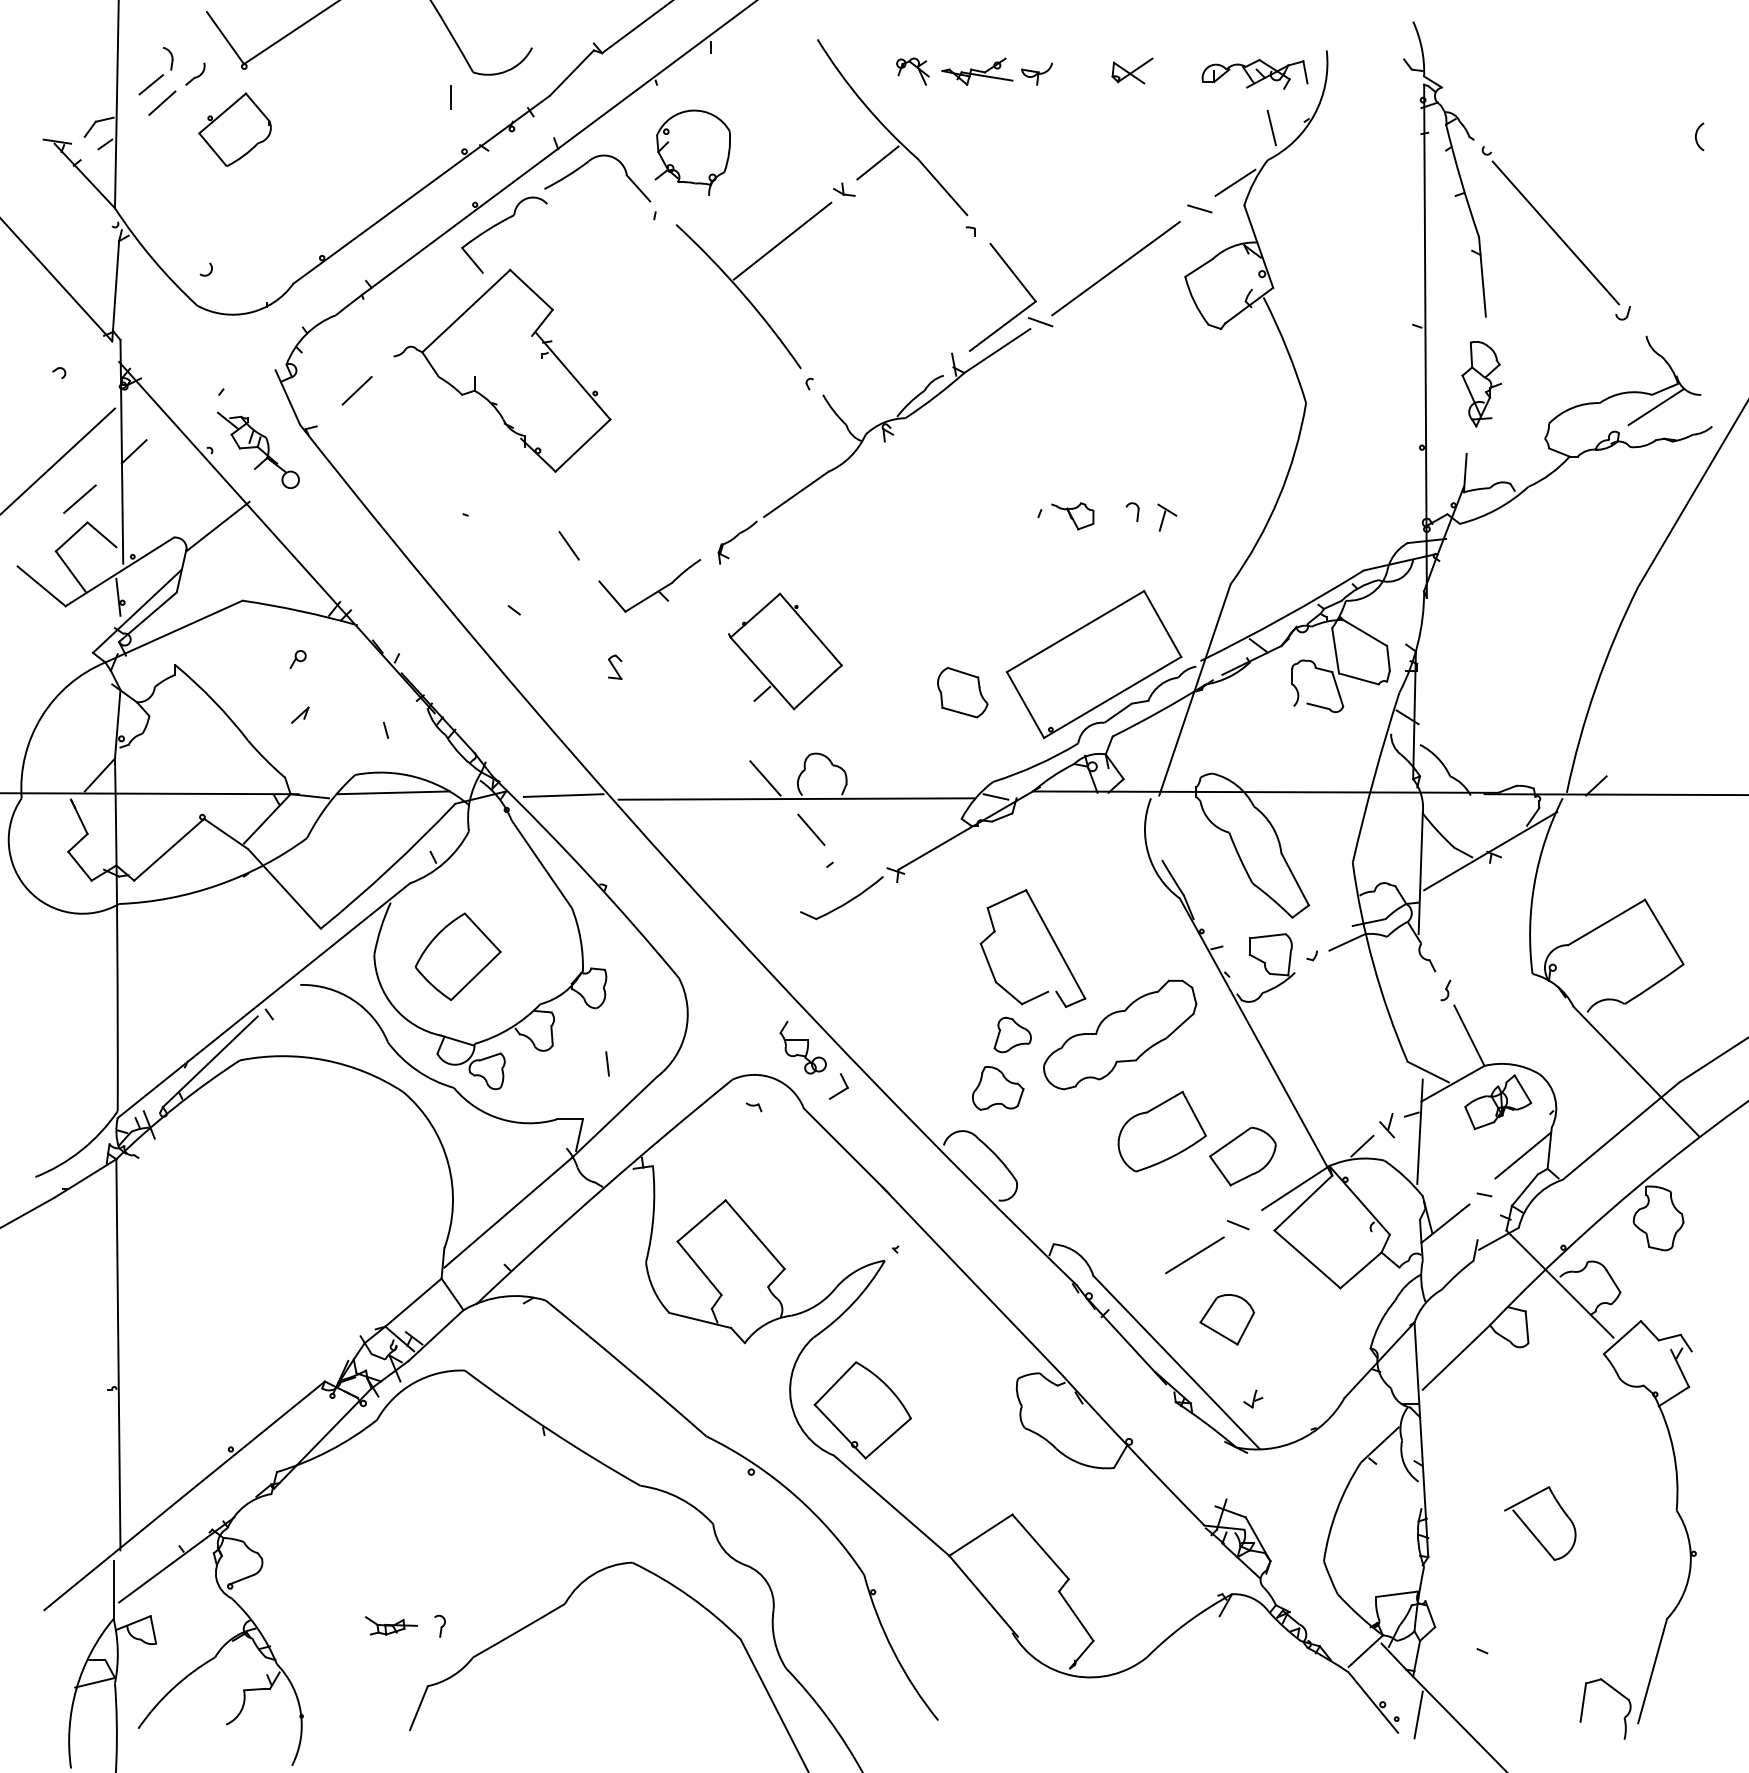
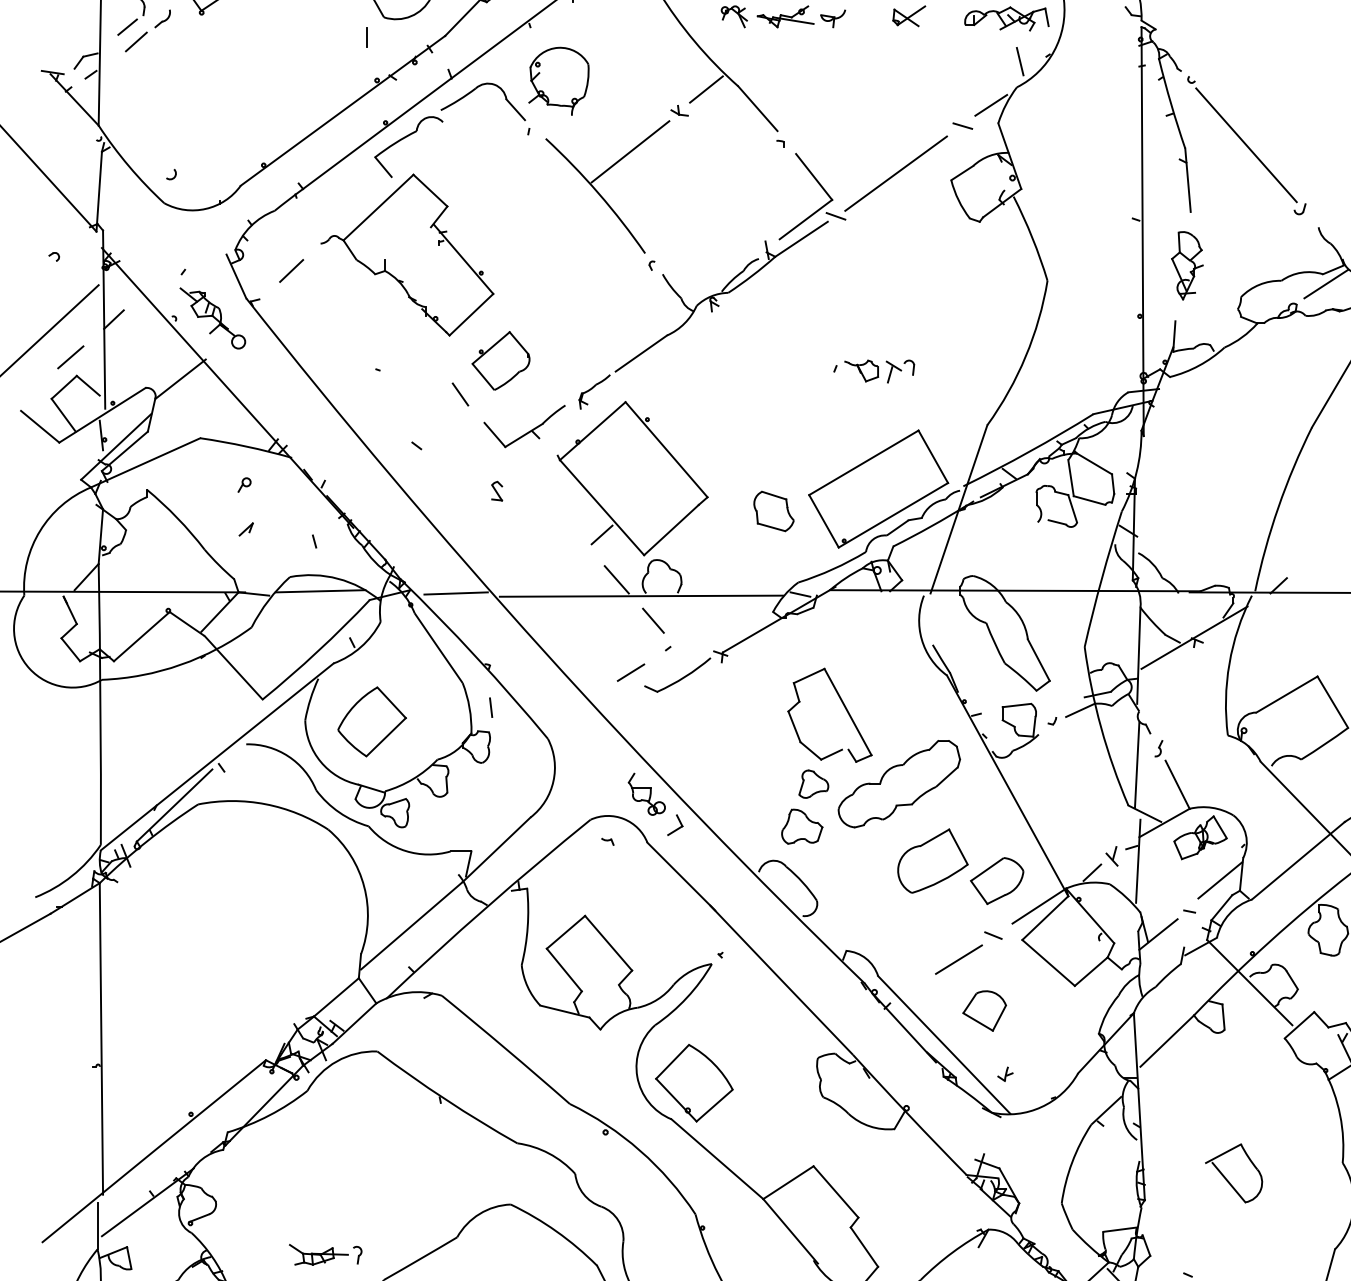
part: (234, 129) -> (500, 360), moved
part: (1167, 517) -> (894, 371), moved
part: (785, 651) -> (632, 478), size x1.67
line: (782, 894) -> (630, 672), added
line: (1418, 1010) -> (1137, 764), added
line: (607, 1063) -> (491, 707), moved
part: (391, 1625) -> (318, 1254), size x1.43

